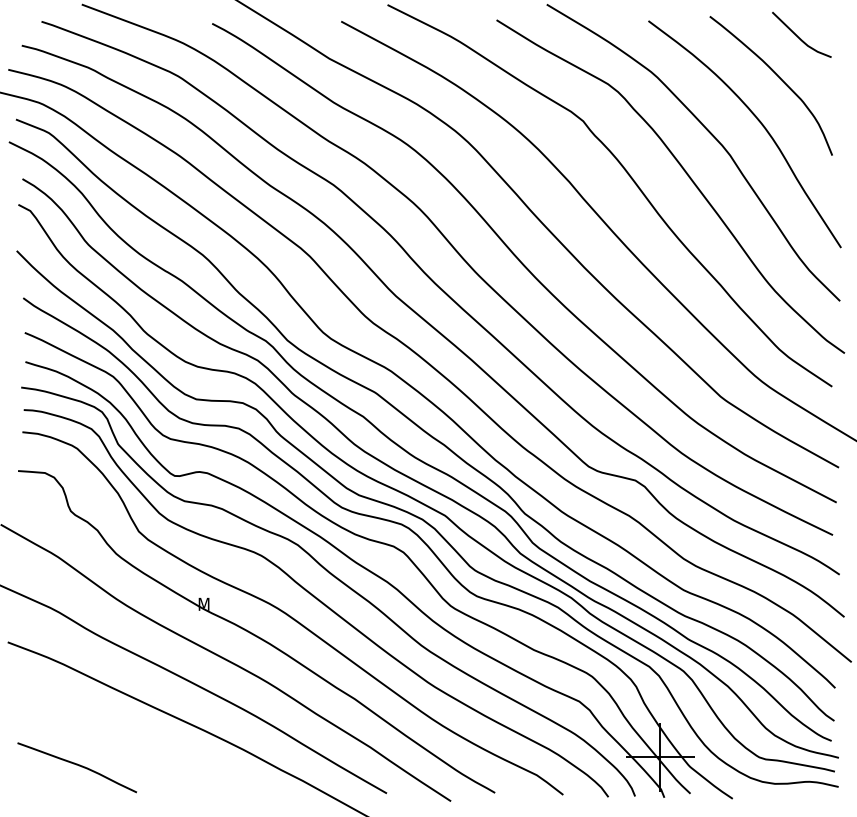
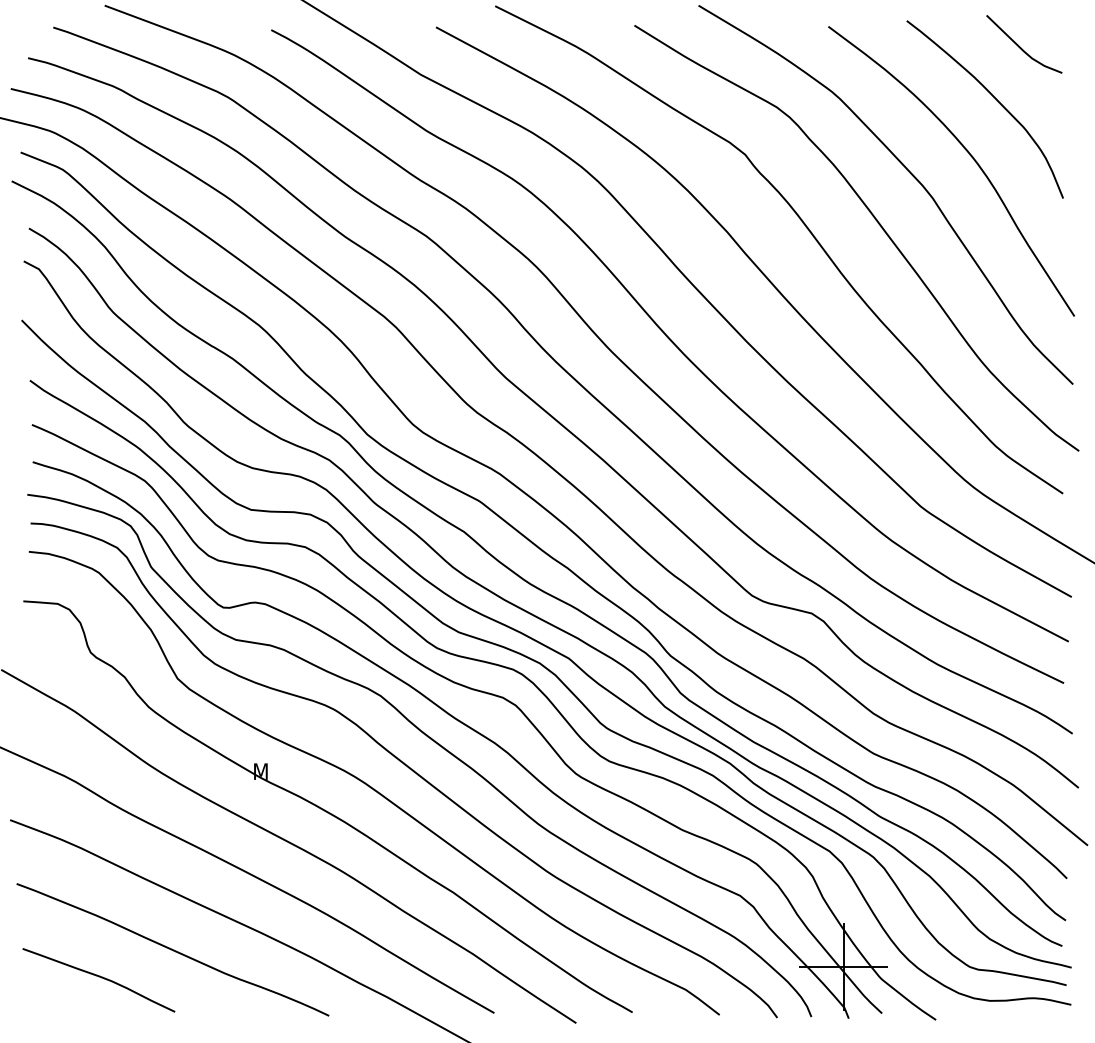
curve: (134, 743) -> (172, 949), added

